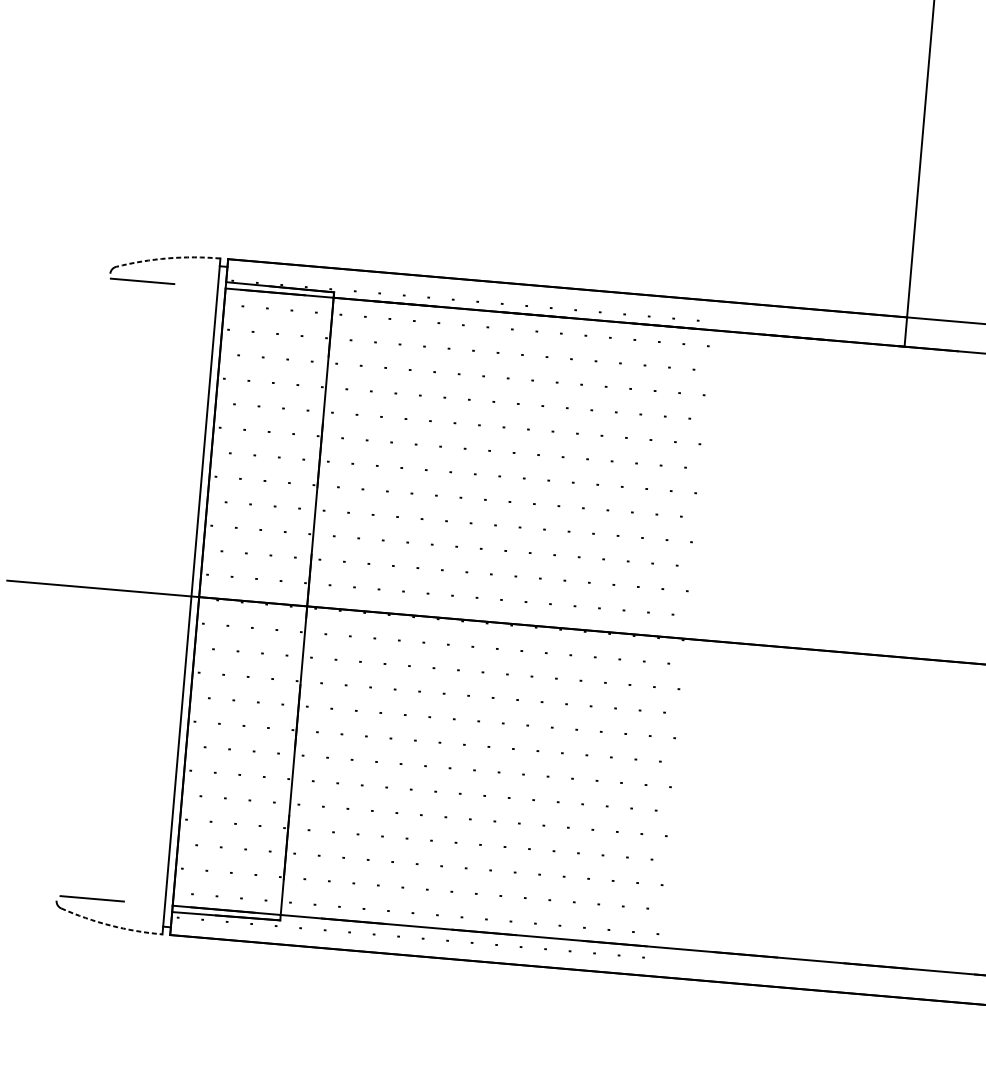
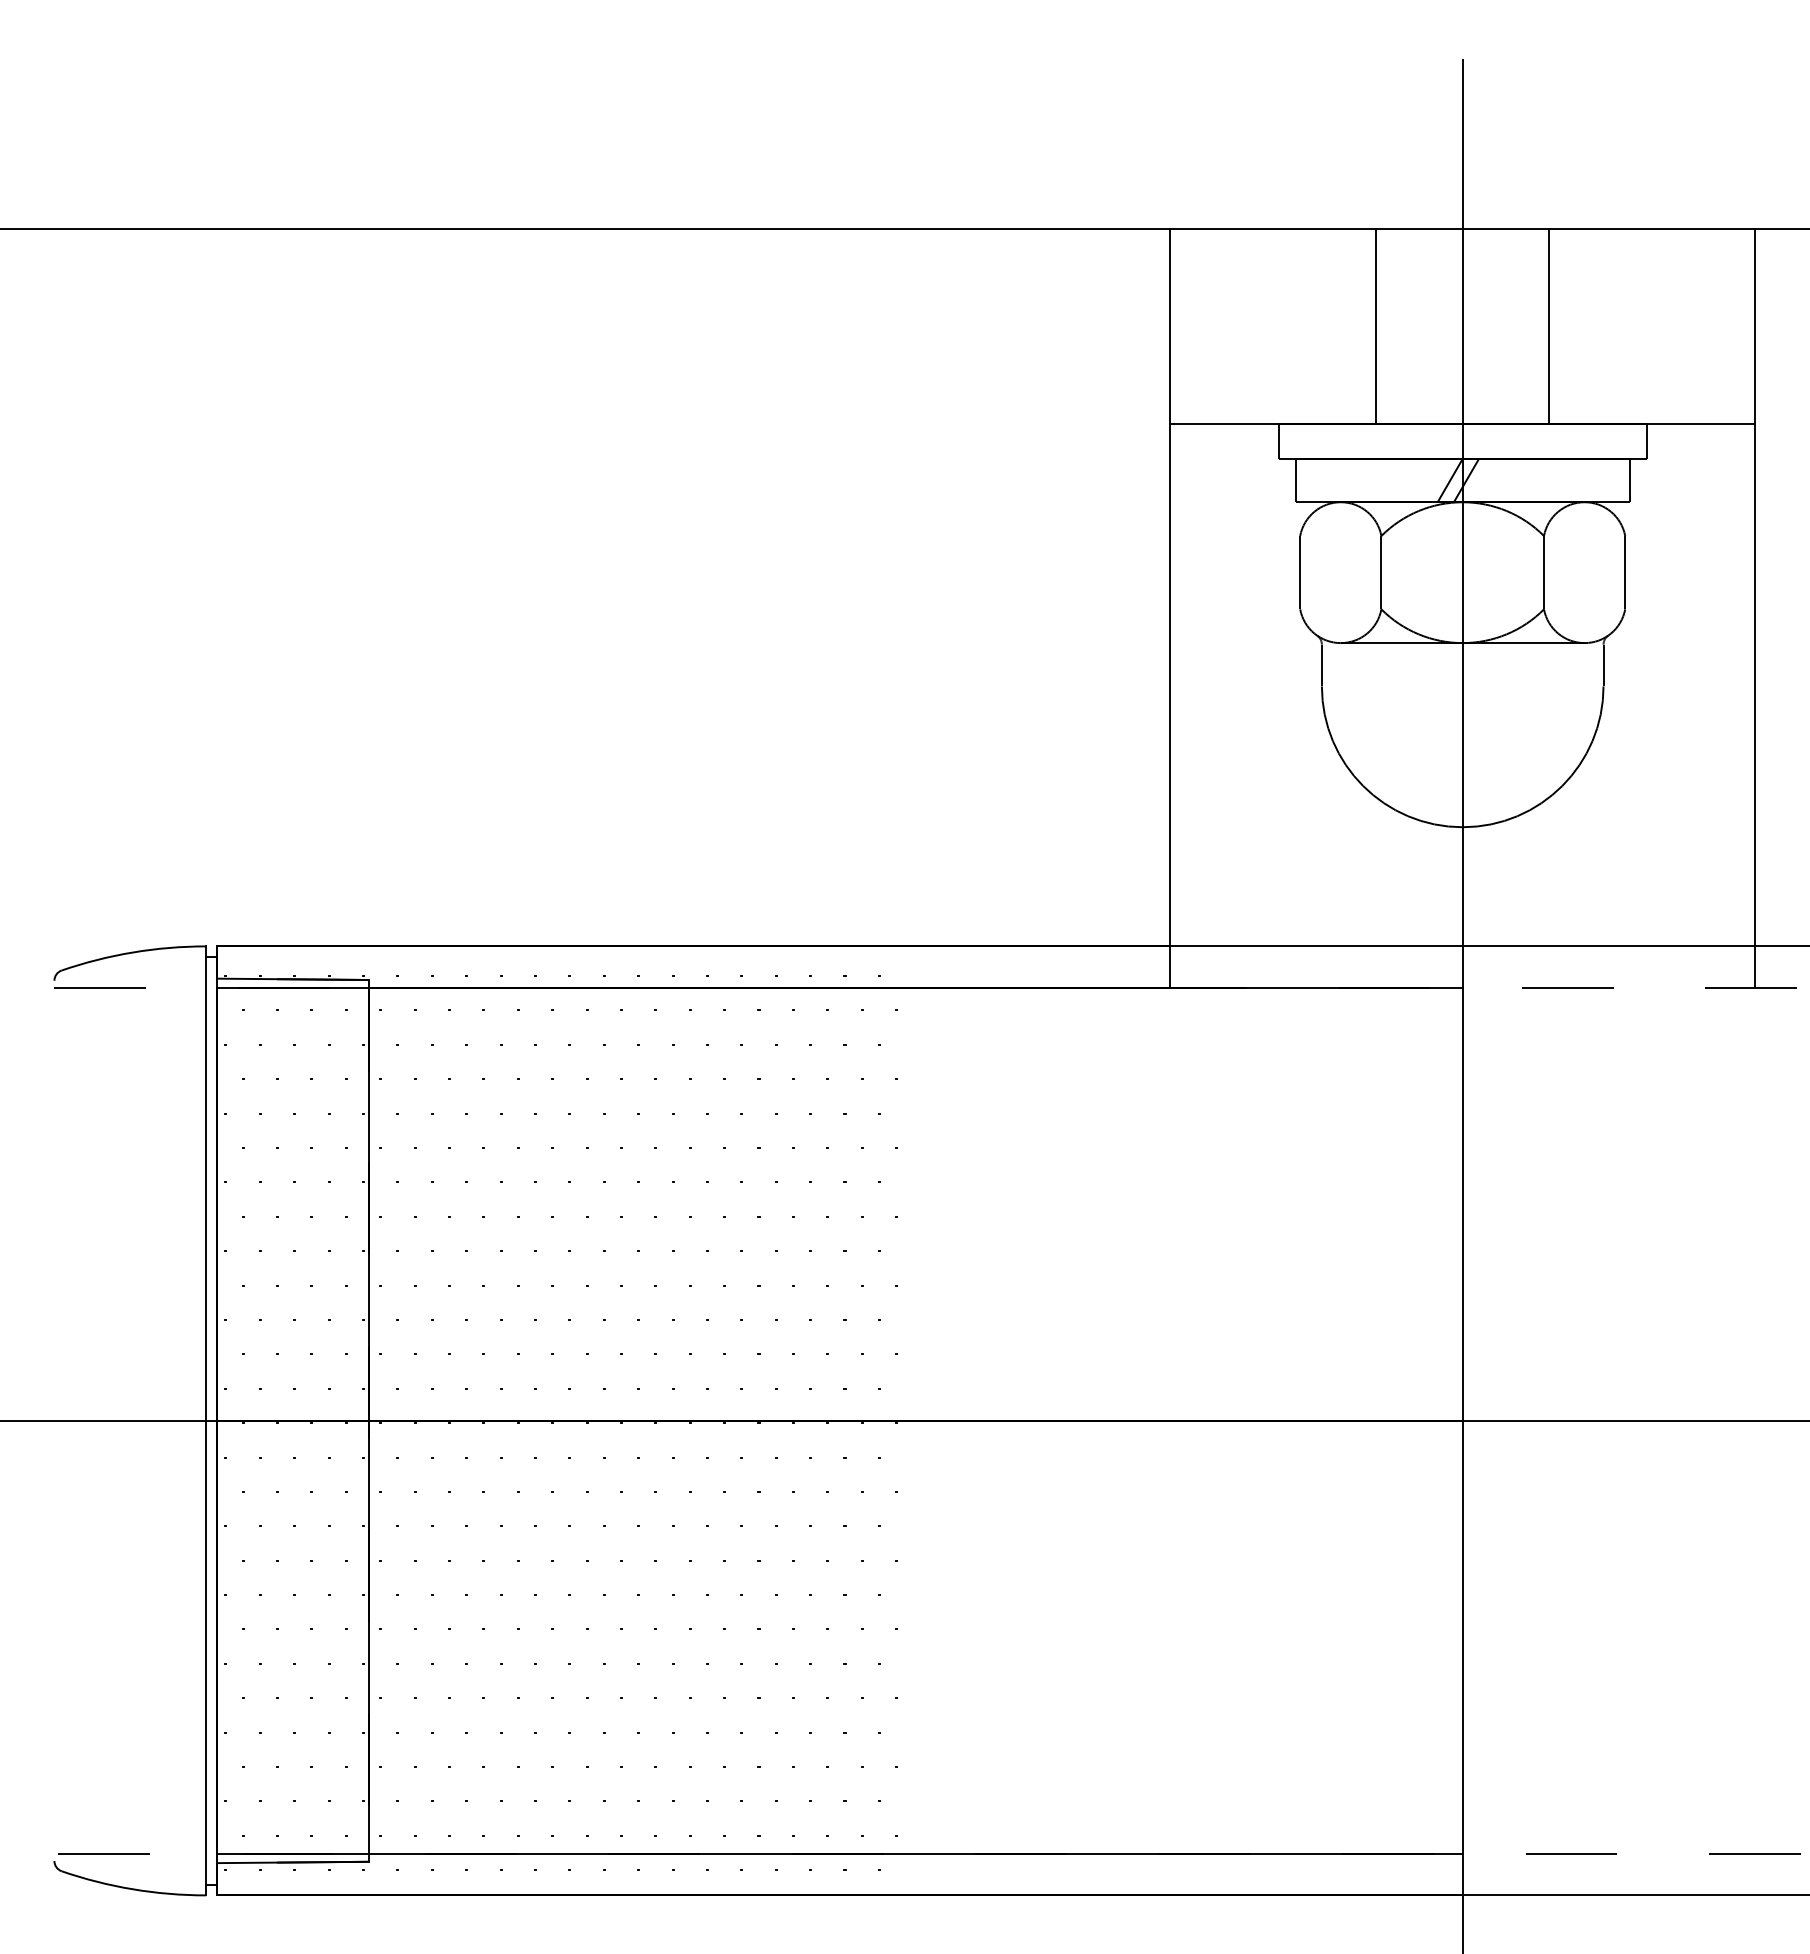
arc: (167, 258) -> (132, 952), dashed -> solid
arc: (110, 925) -> (132, 1889), dashed -> solid

